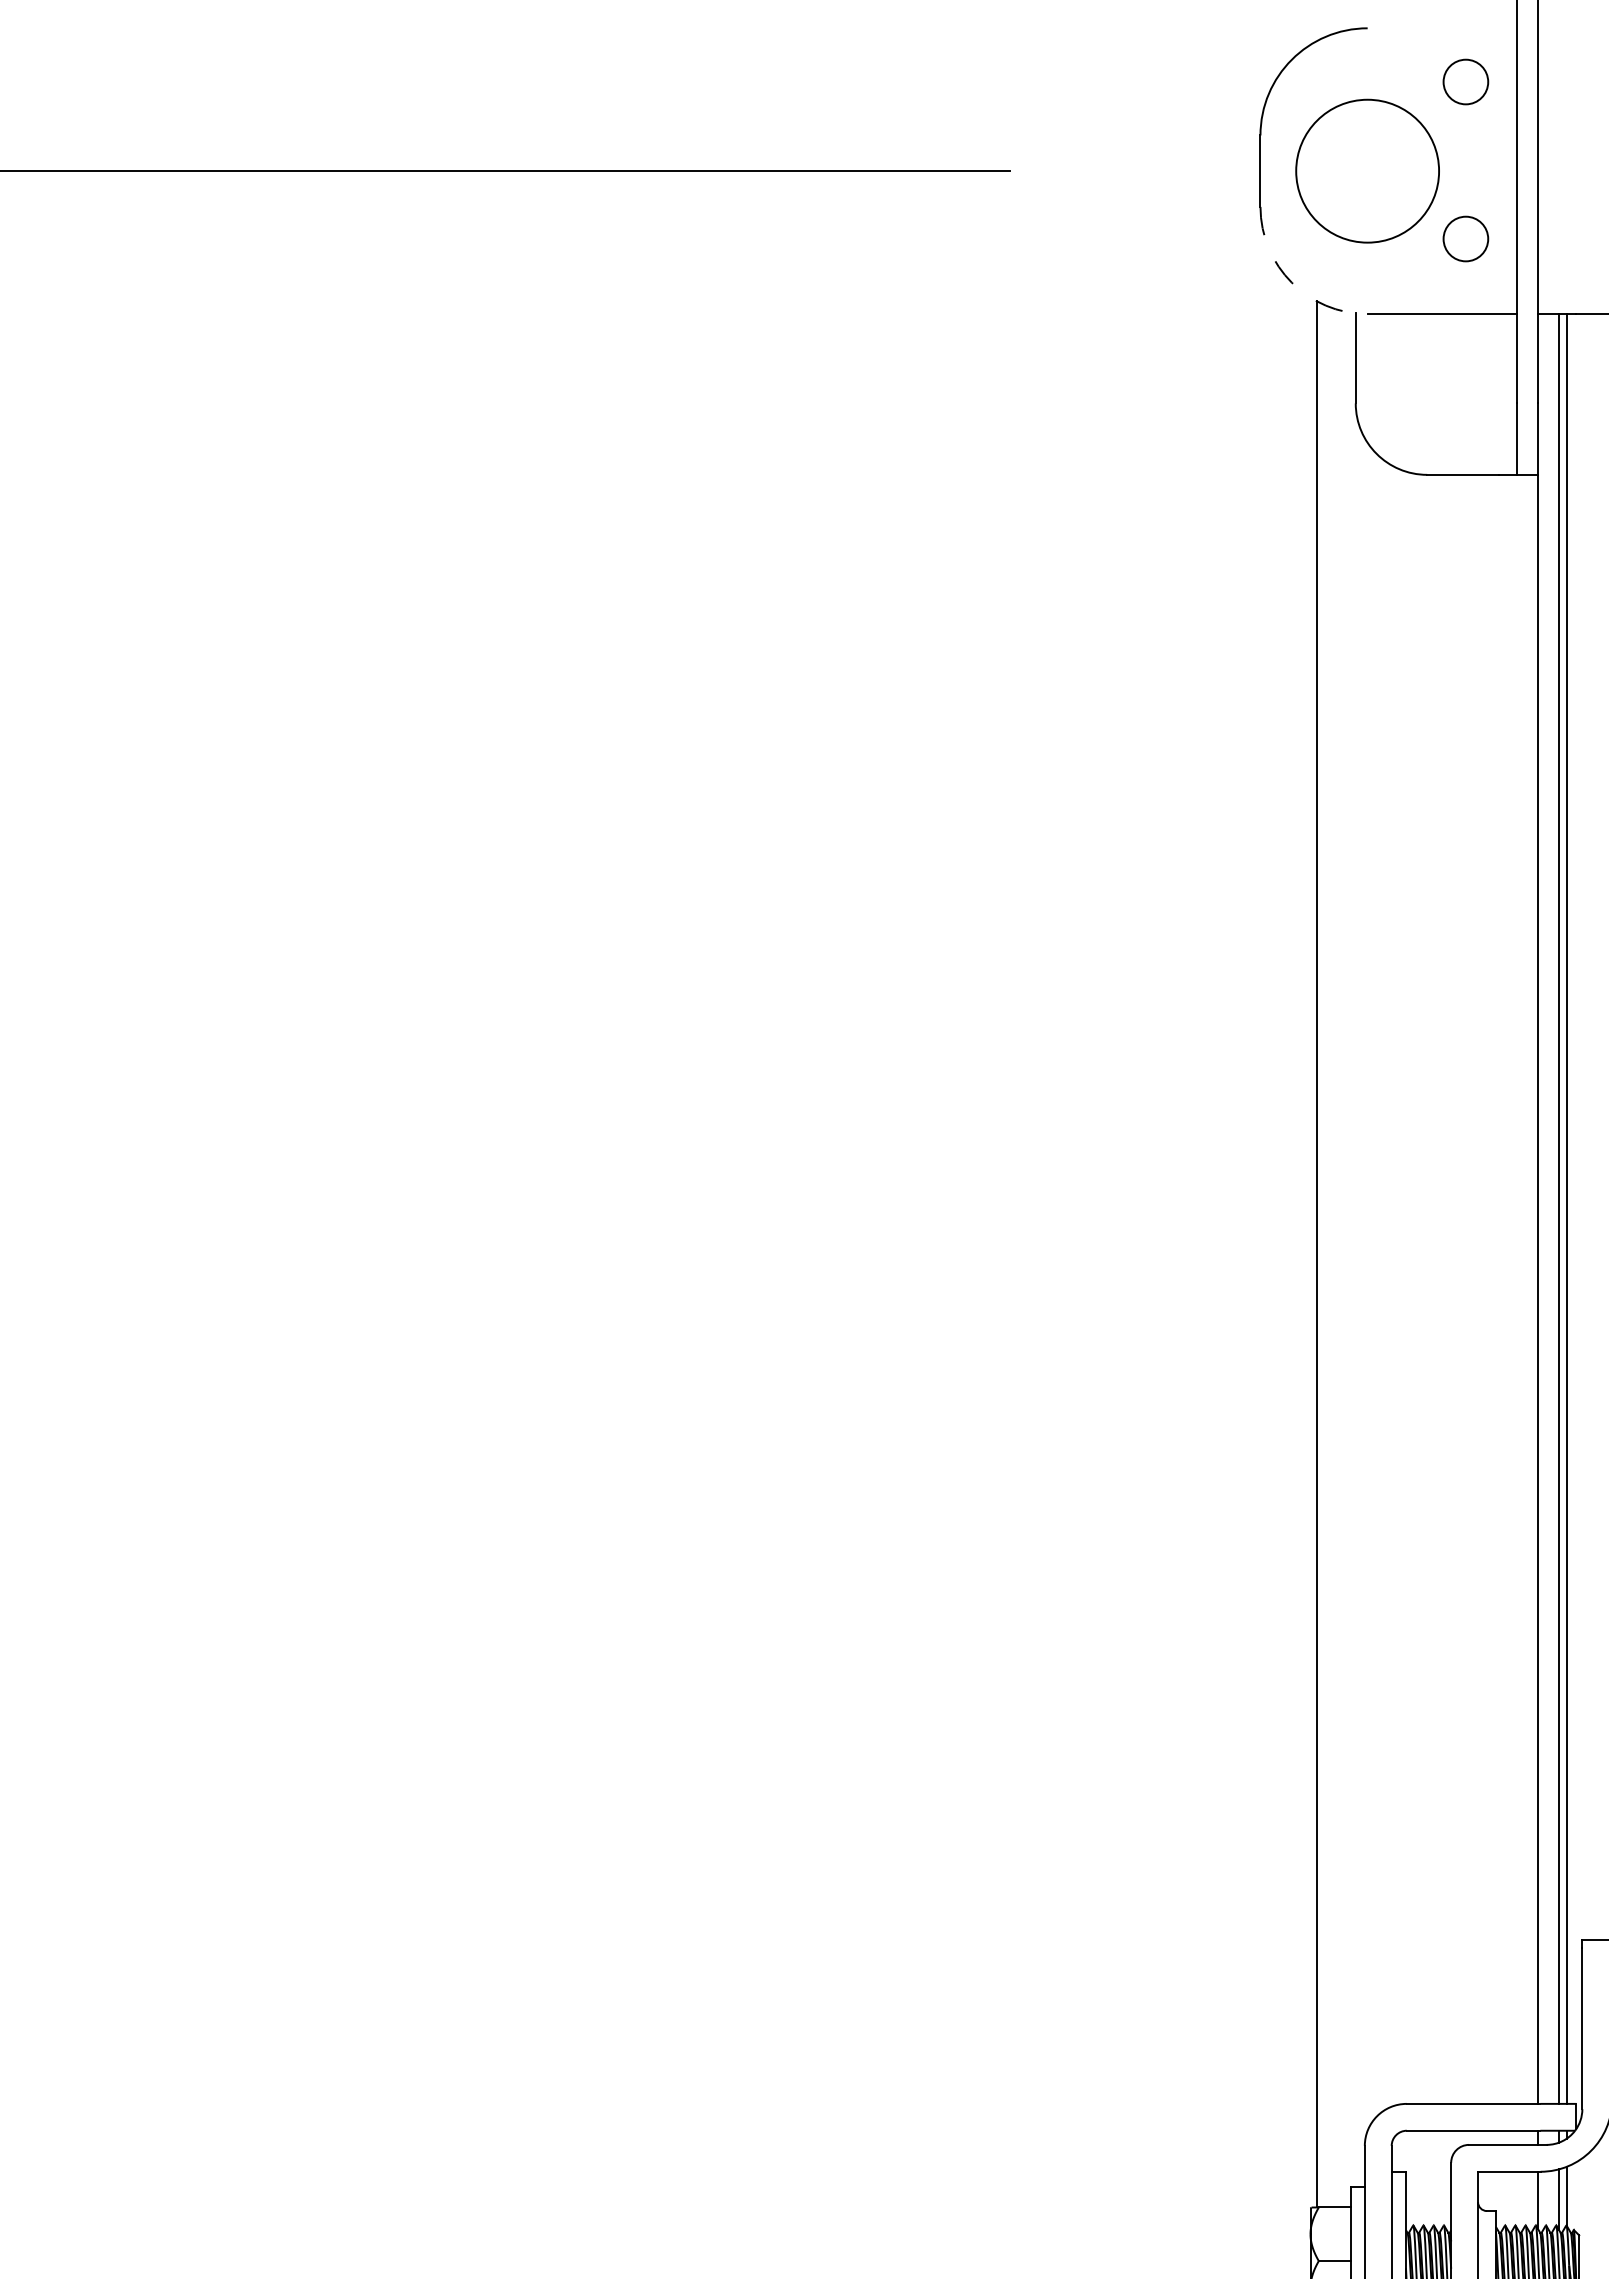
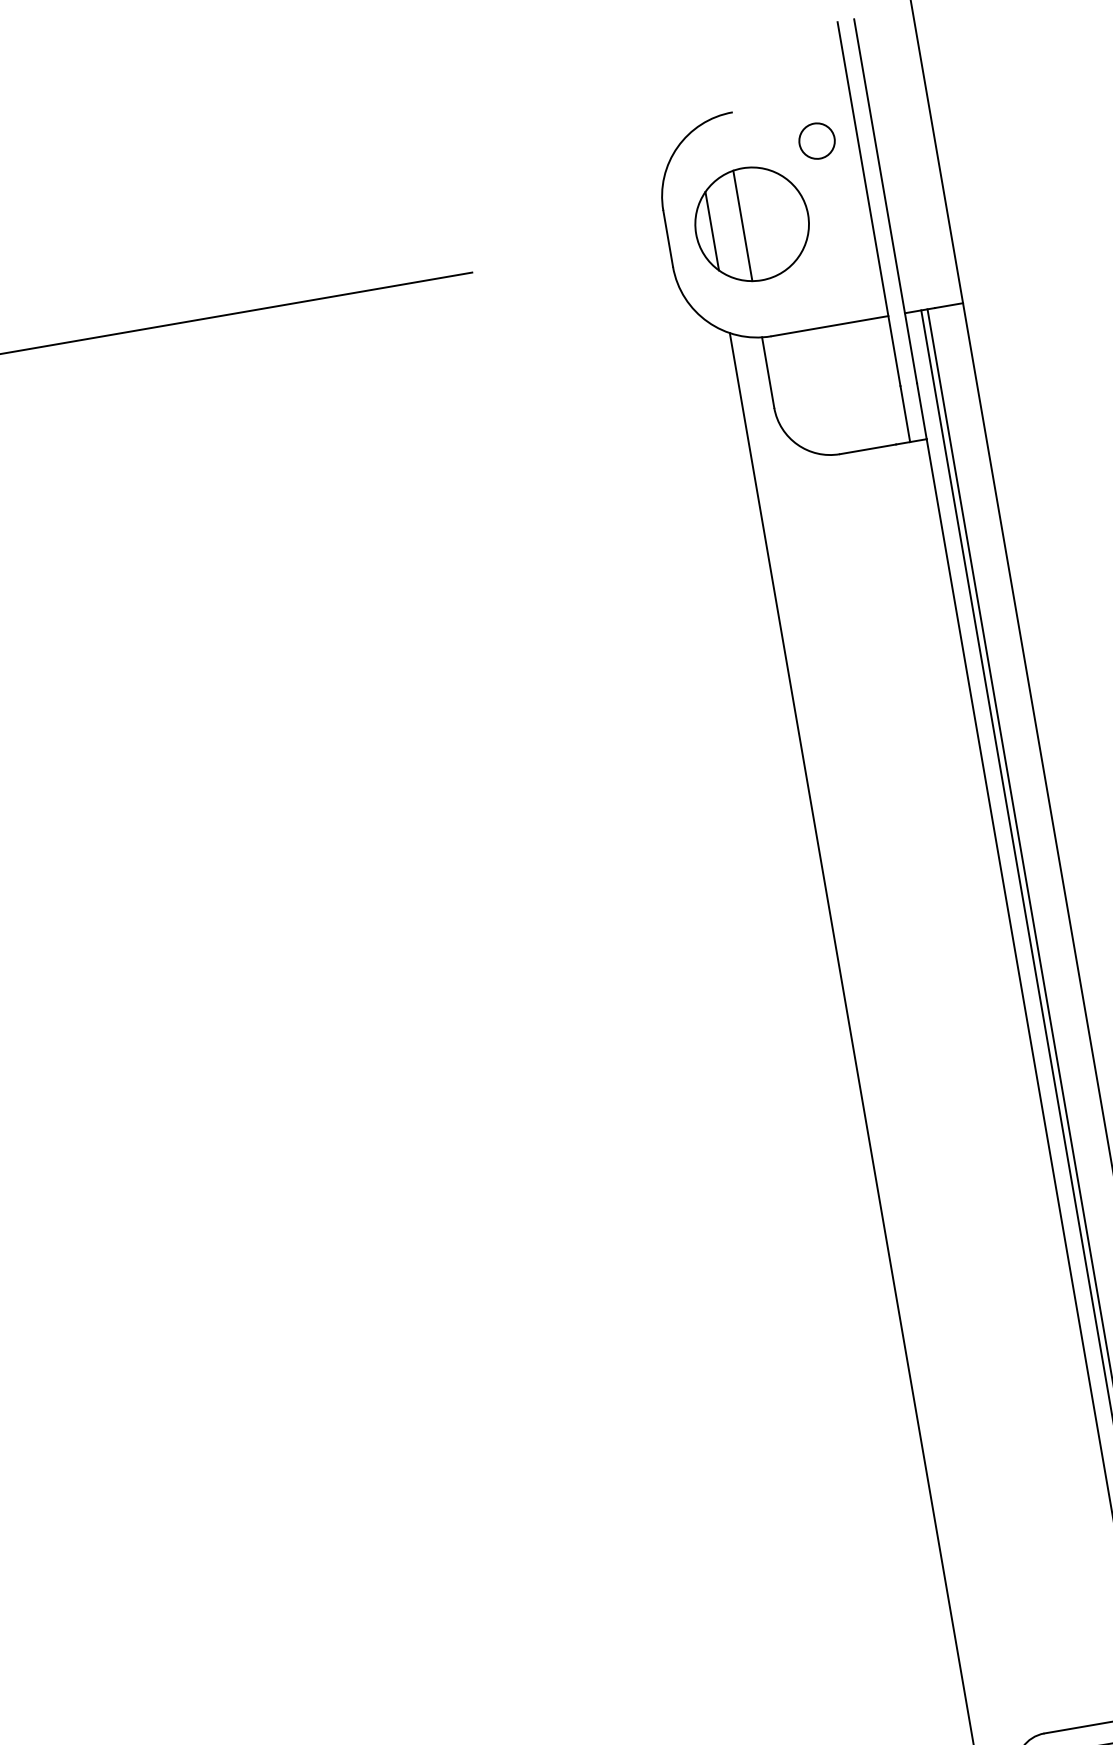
line: (1355, 170) -> (742, 225), added
line: (1316, 171) -> (712, 231), added
circle: (1465, 238) -> (837, 263), removed
arc: (1291, 282) -> (707, 321), dashed -> solid

